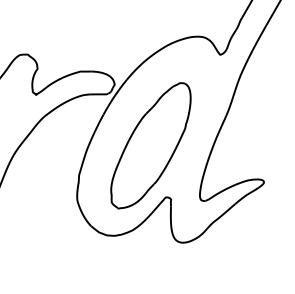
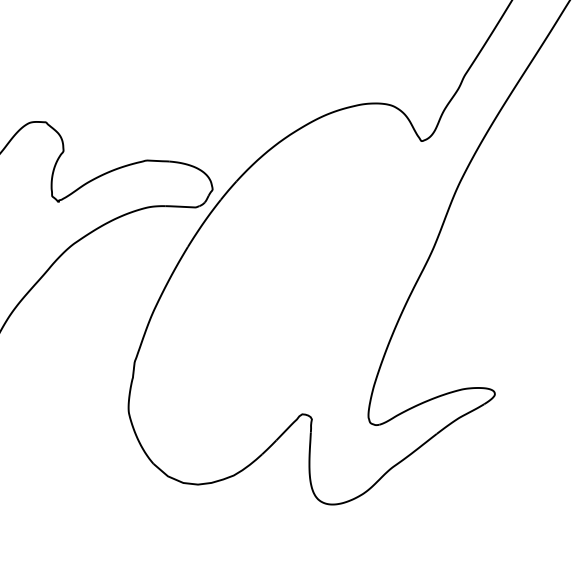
part: (150, 145) -> (276, 311), removed

